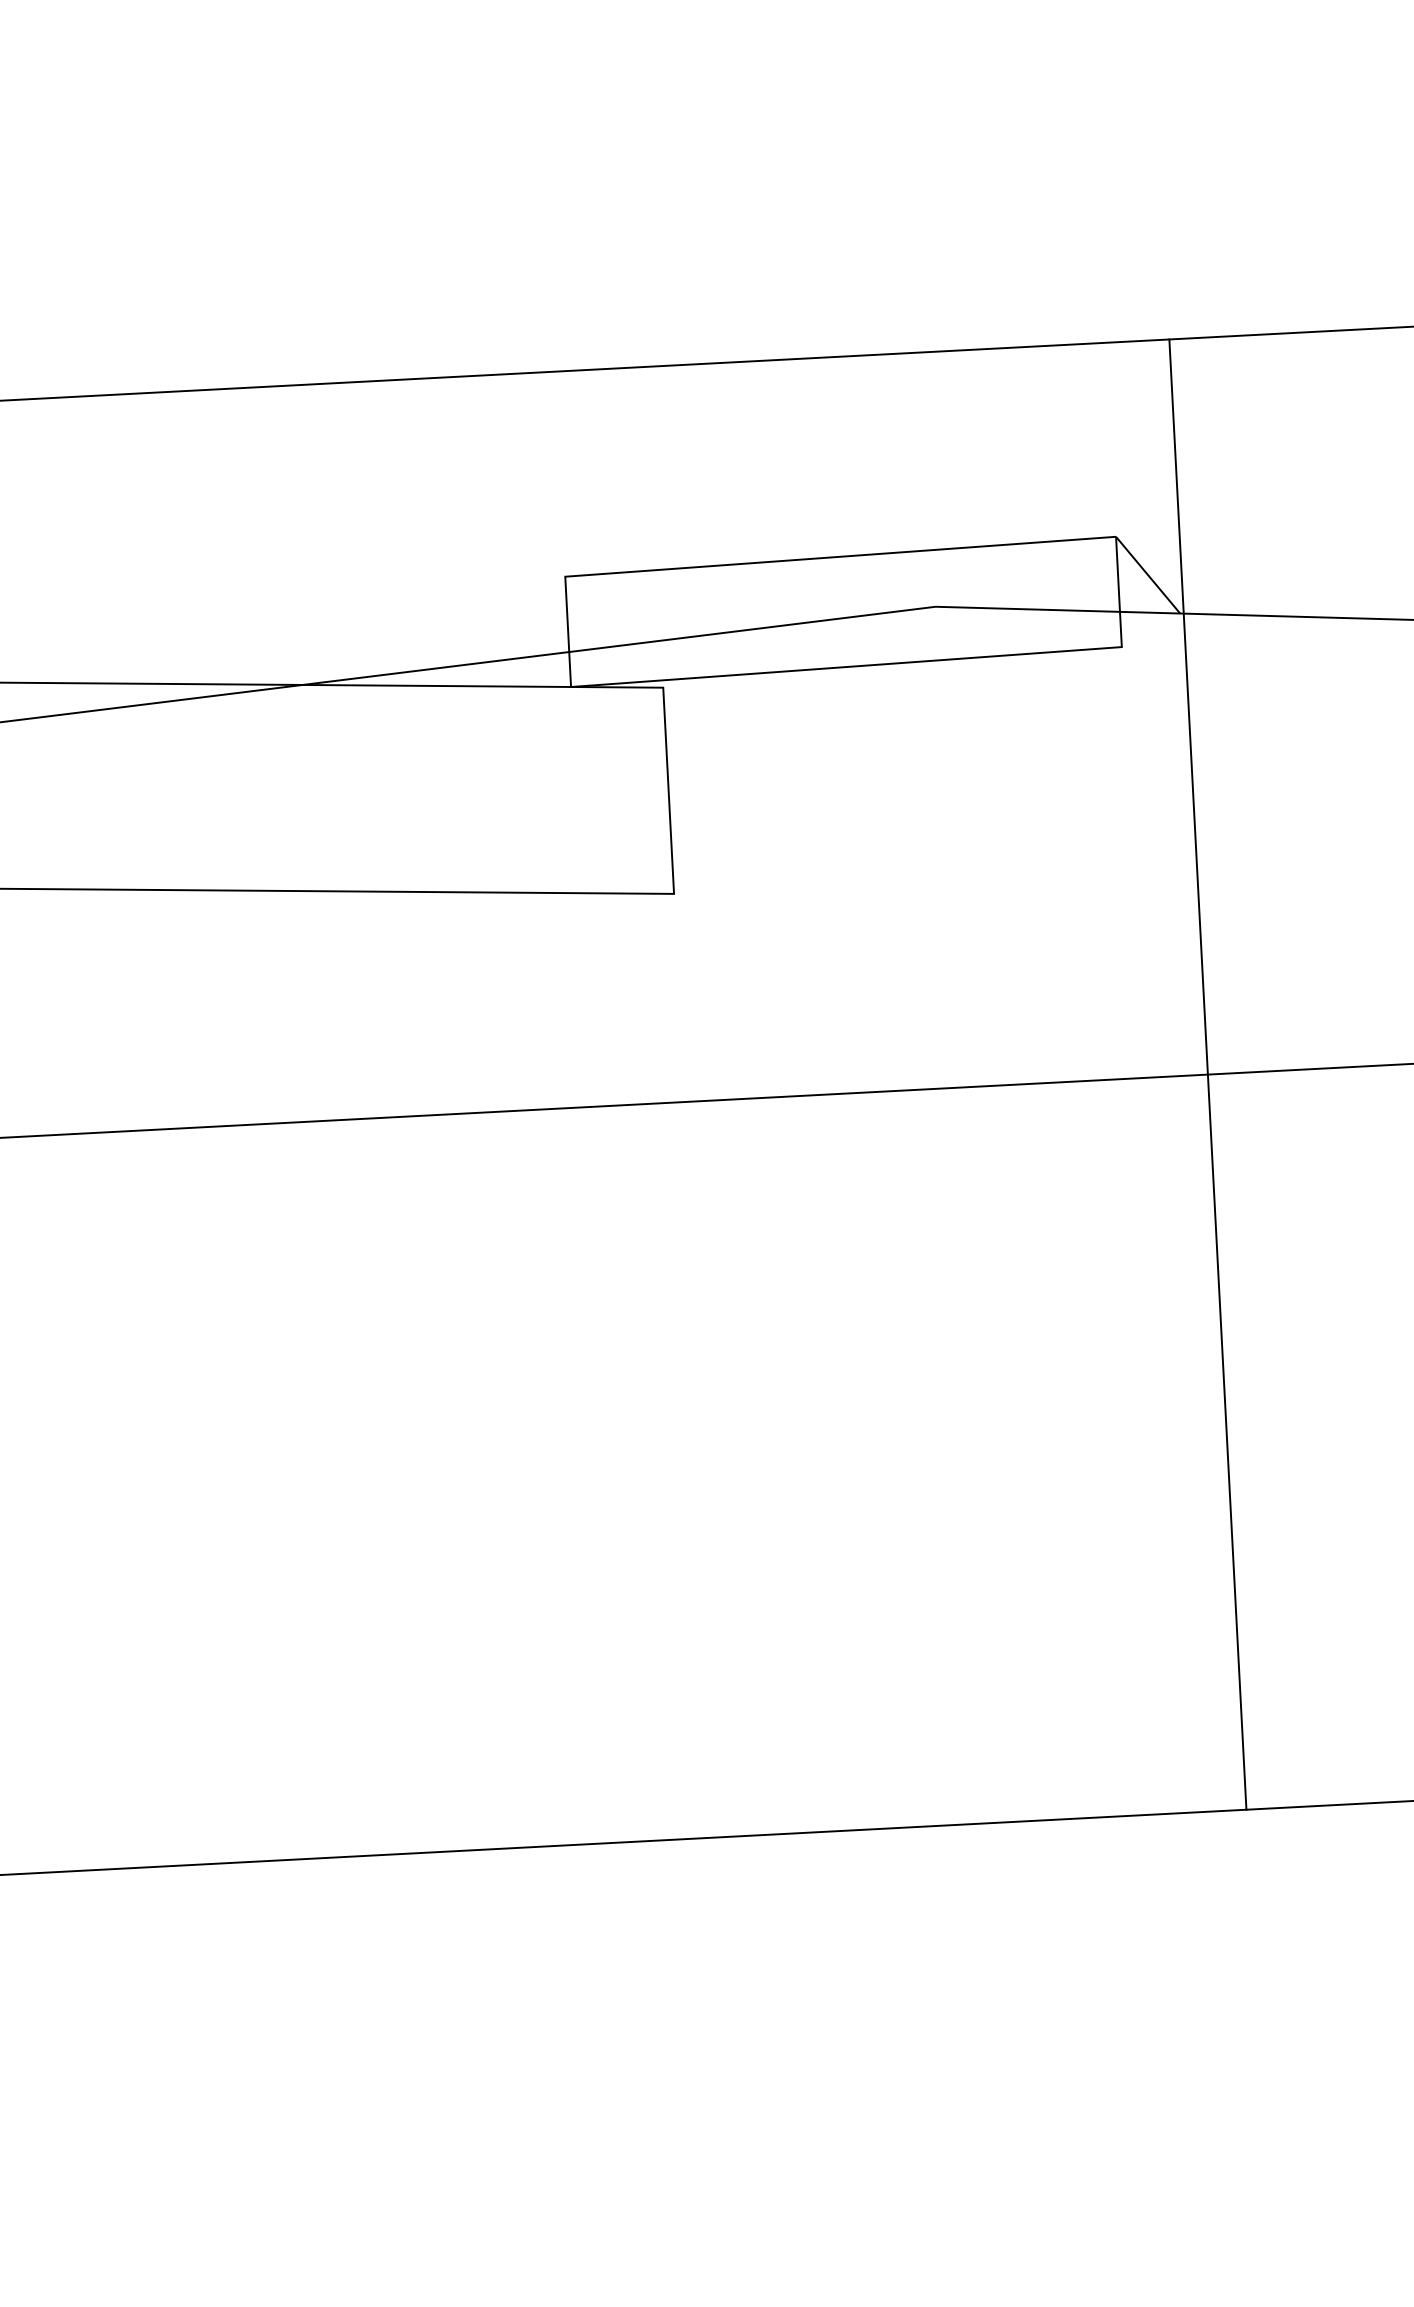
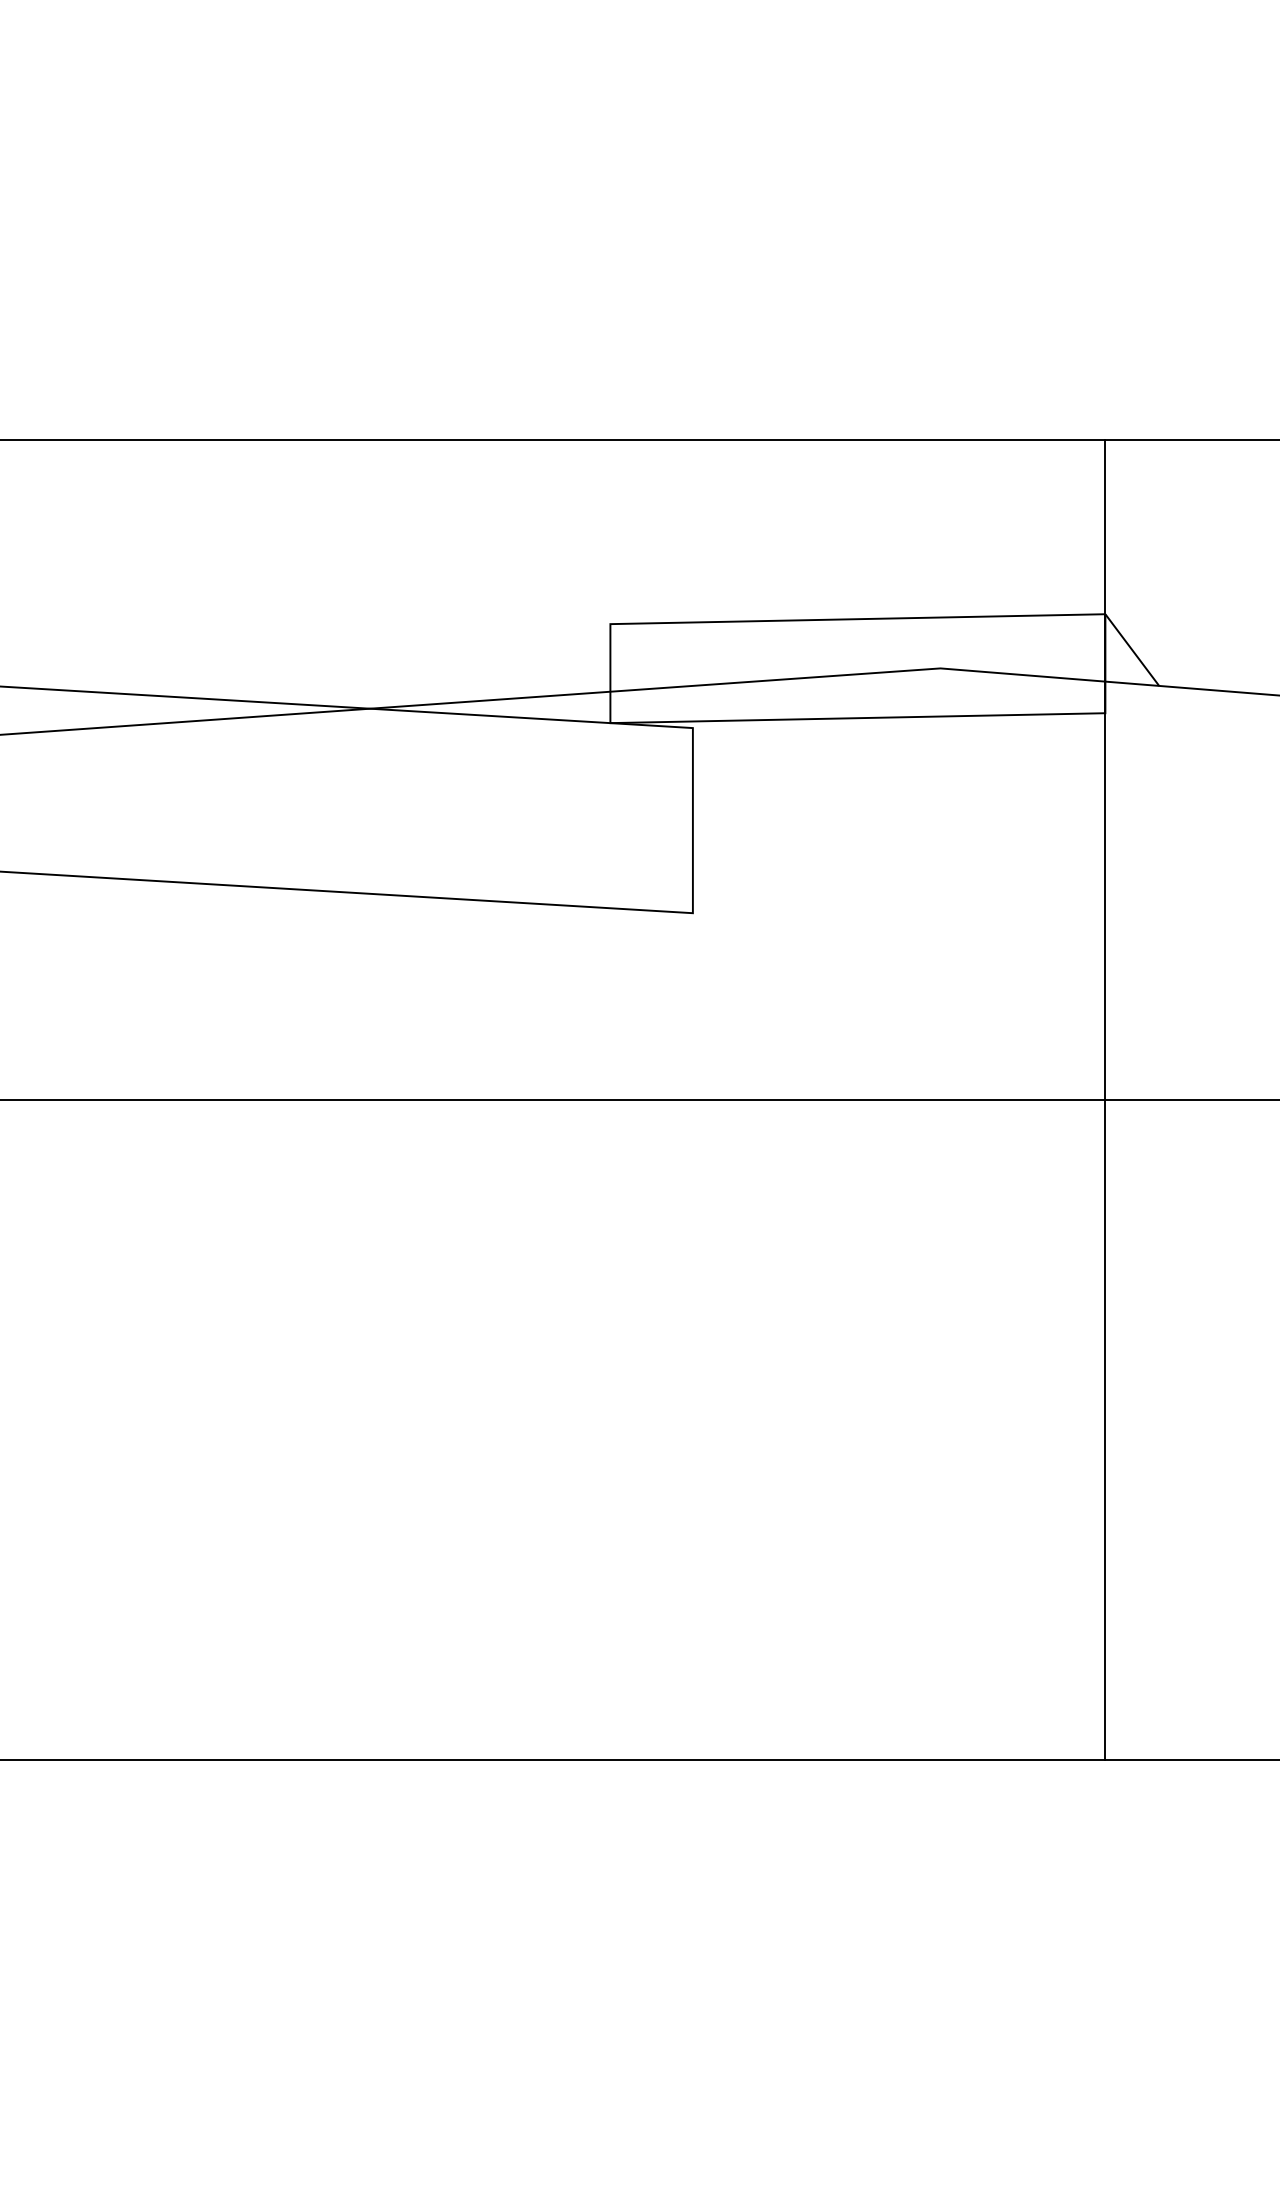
line: (1208, 1075) -> (1105, 1100), moved

